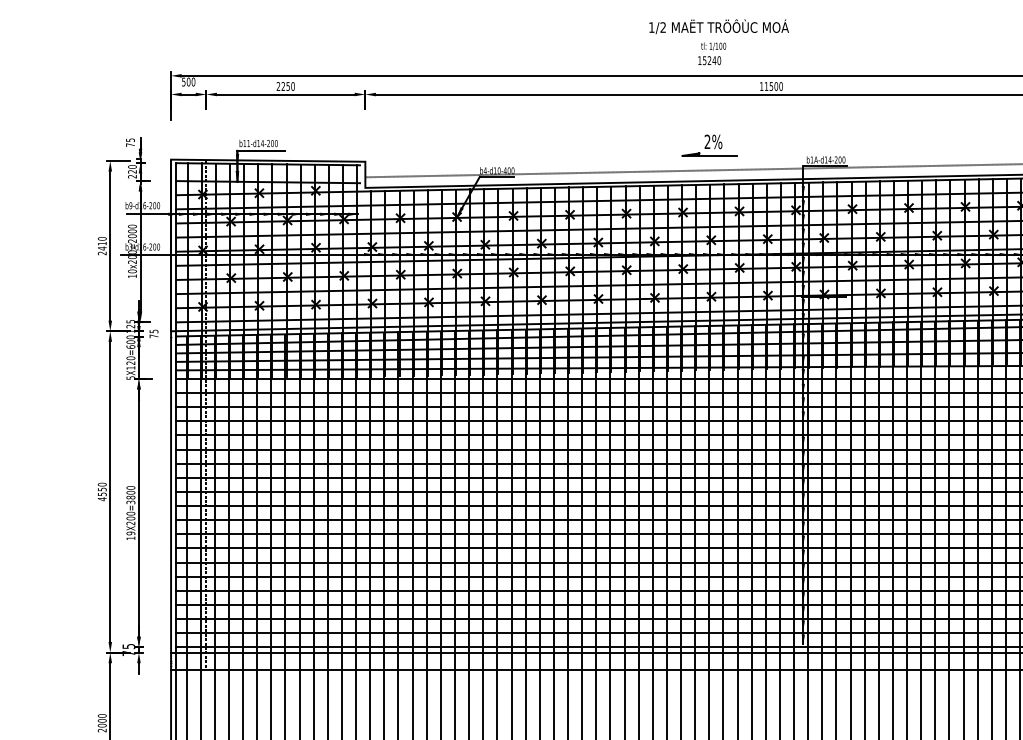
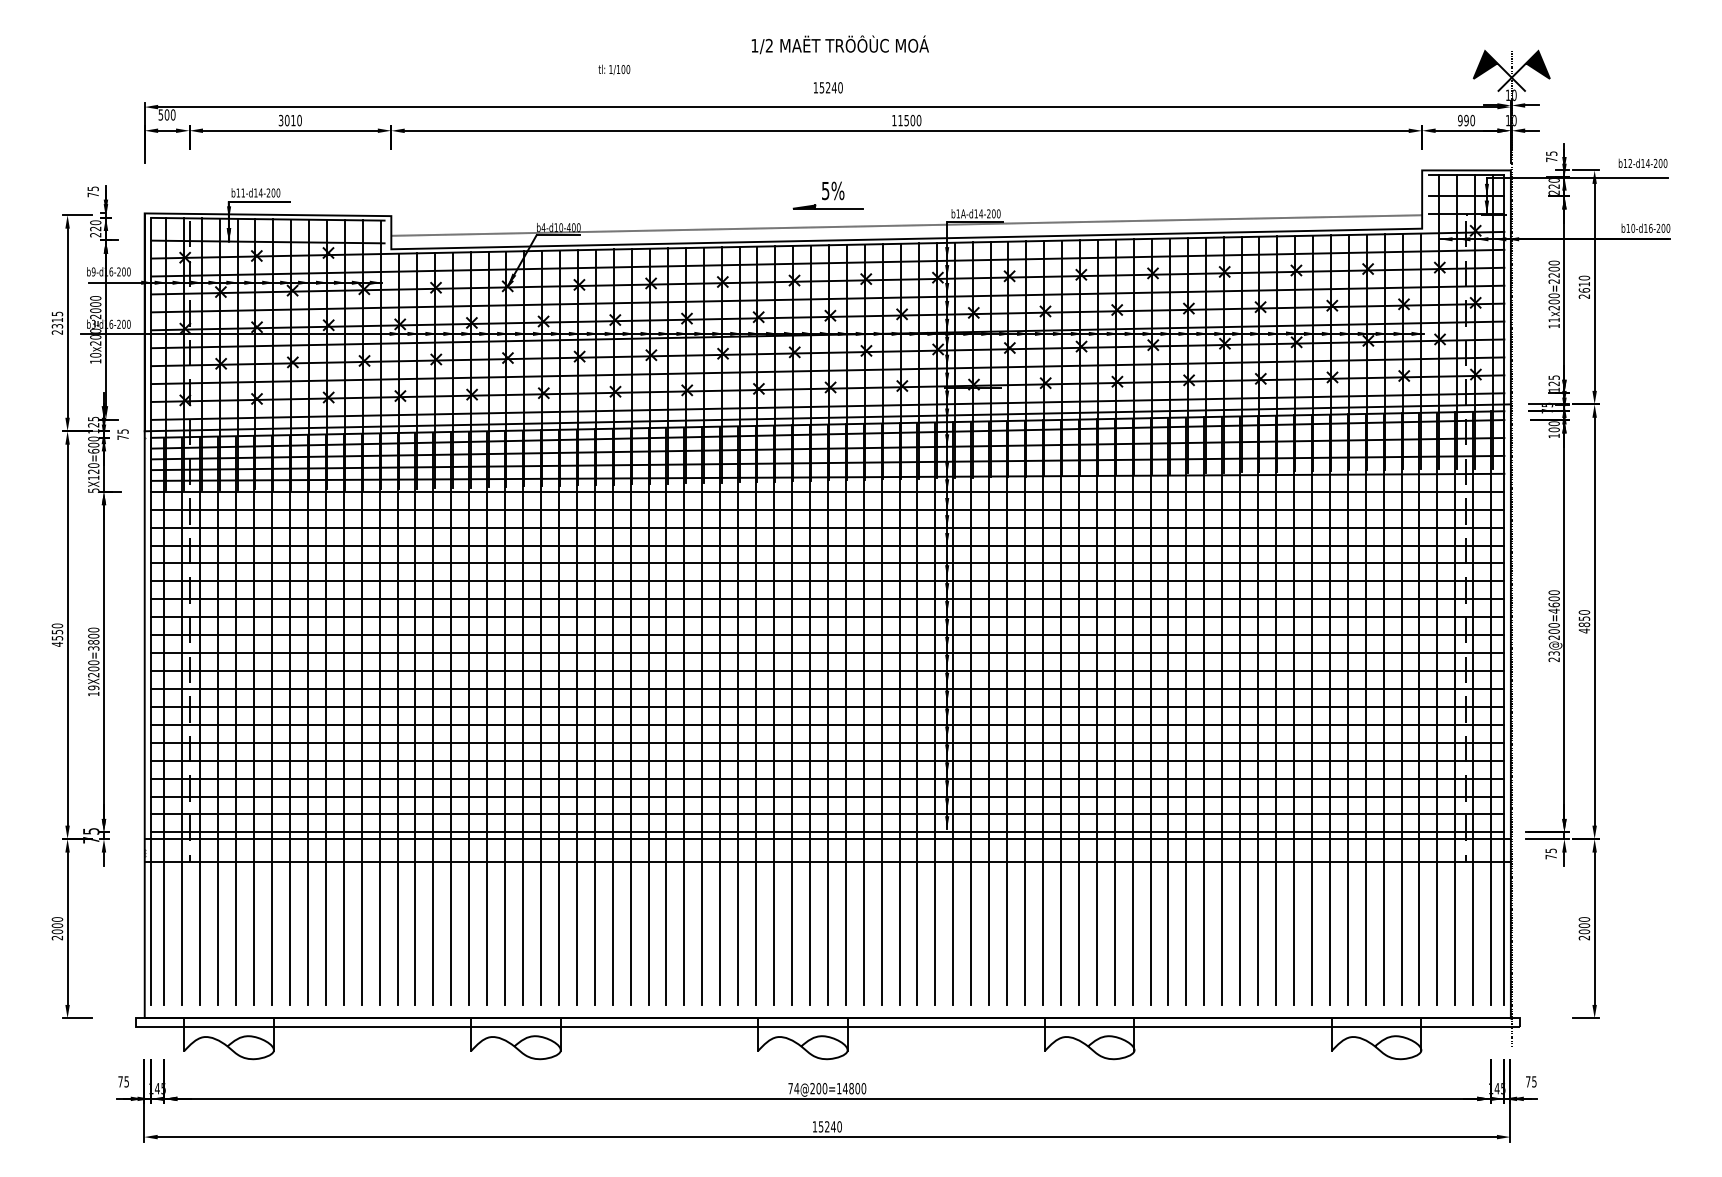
text: (713, 46) -> (614, 69), moved
text: (282, 86) -> (286, 120), 2250 -> 3010
text: (707, 141) -> (825, 190), 2% -> 5%
text: (102, 243) -> (57, 319), 2410 -> 2315

